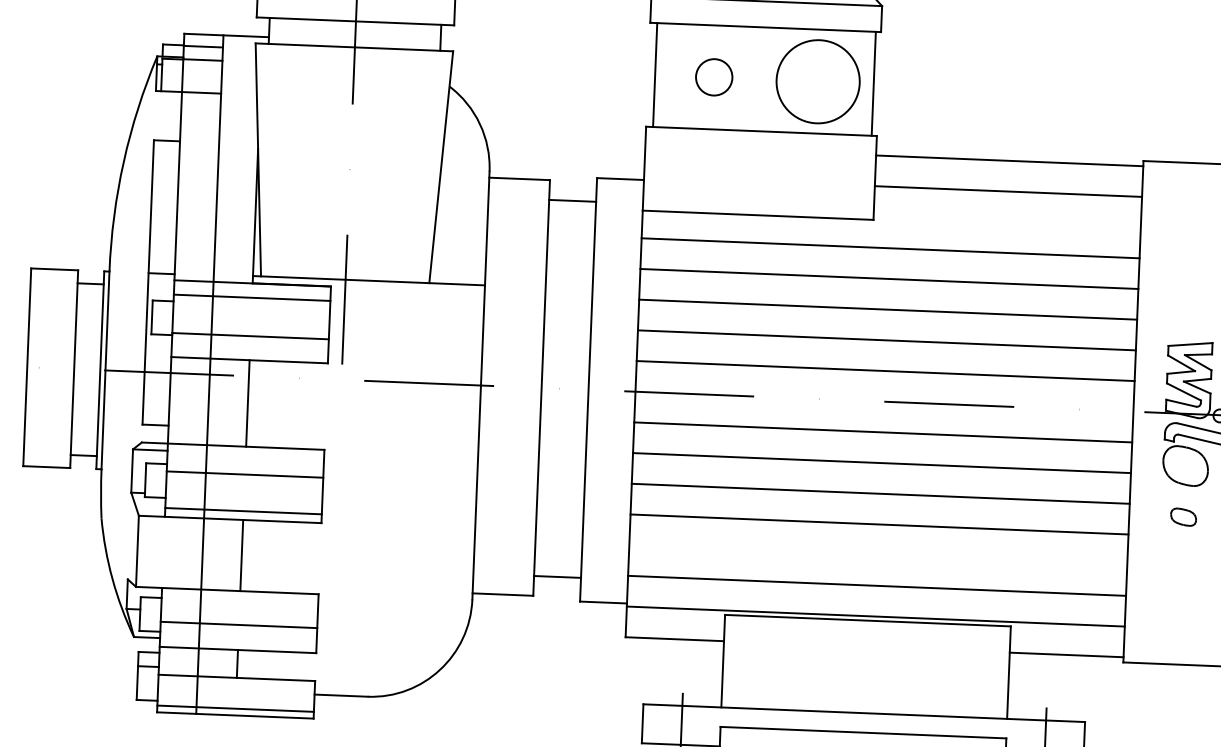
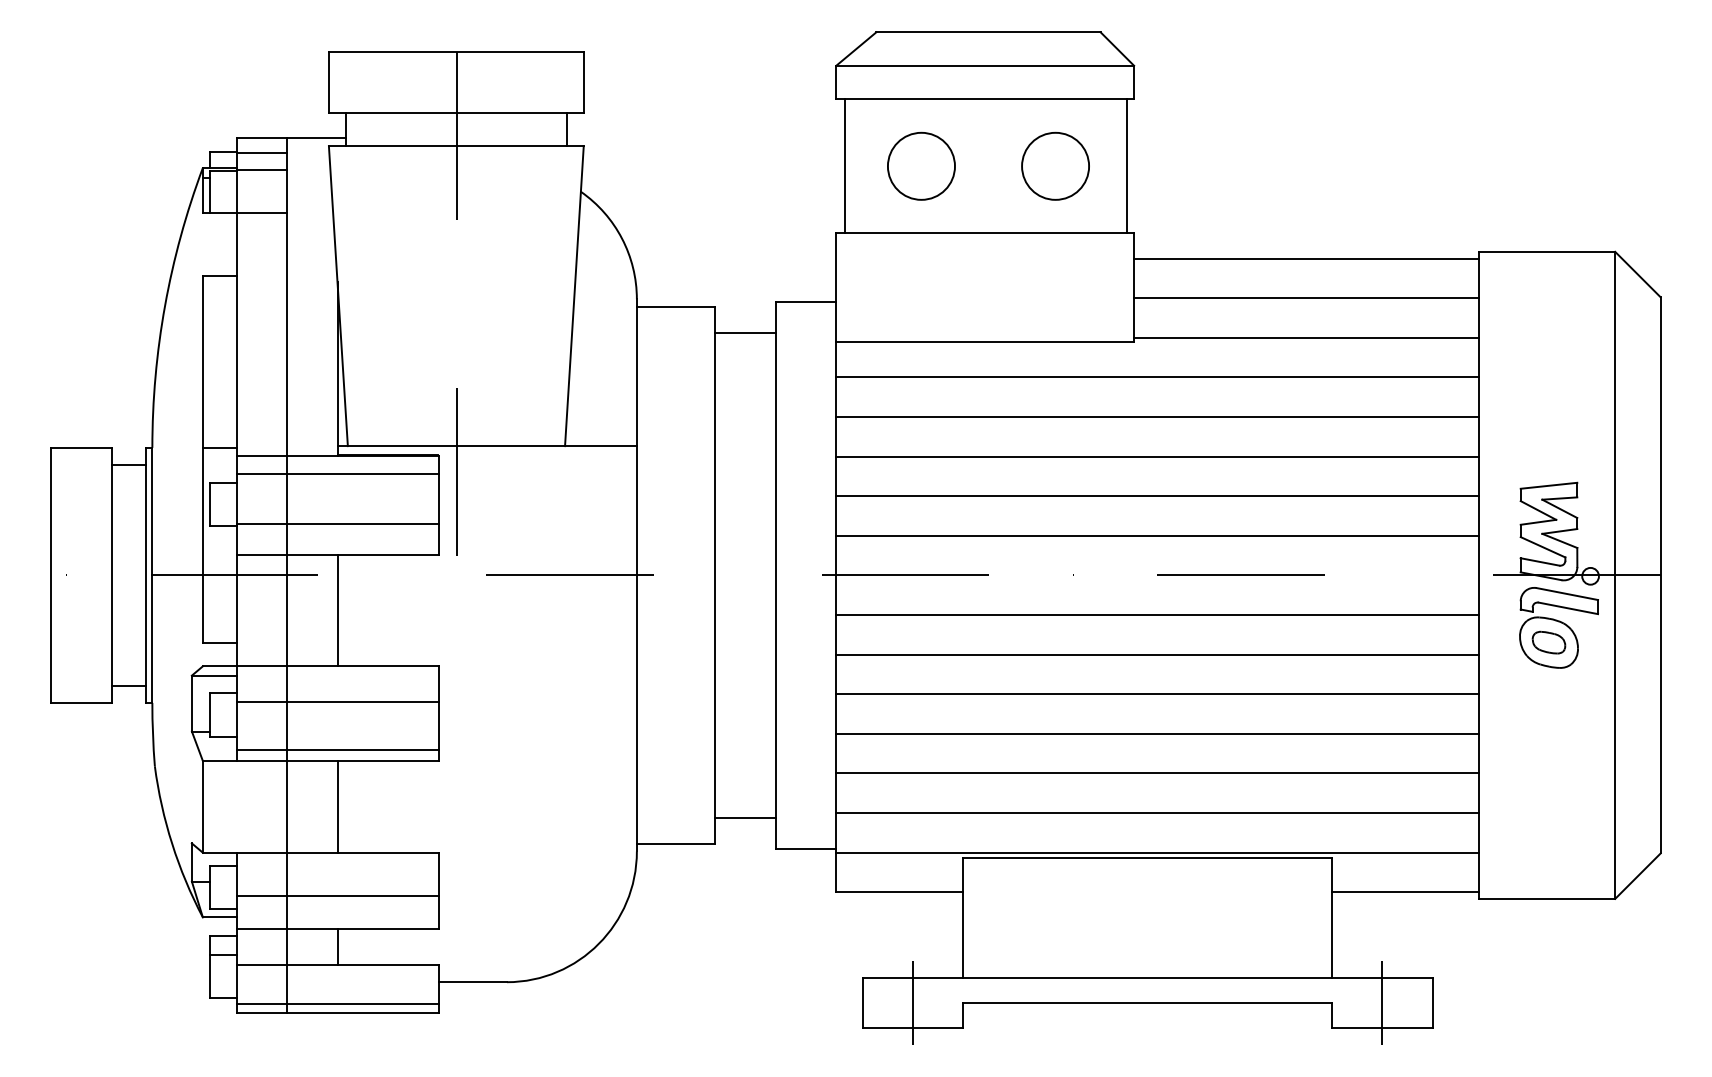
circle: (714, 76) -> (921, 165), size x1.43
circle: (818, 80) -> (1055, 165), size x0.62
line: (1007, 222) -> (1306, 337), added
part: (1183, 517) -> (1548, 642), moved
line: (878, 555) -> (1157, 773), added

